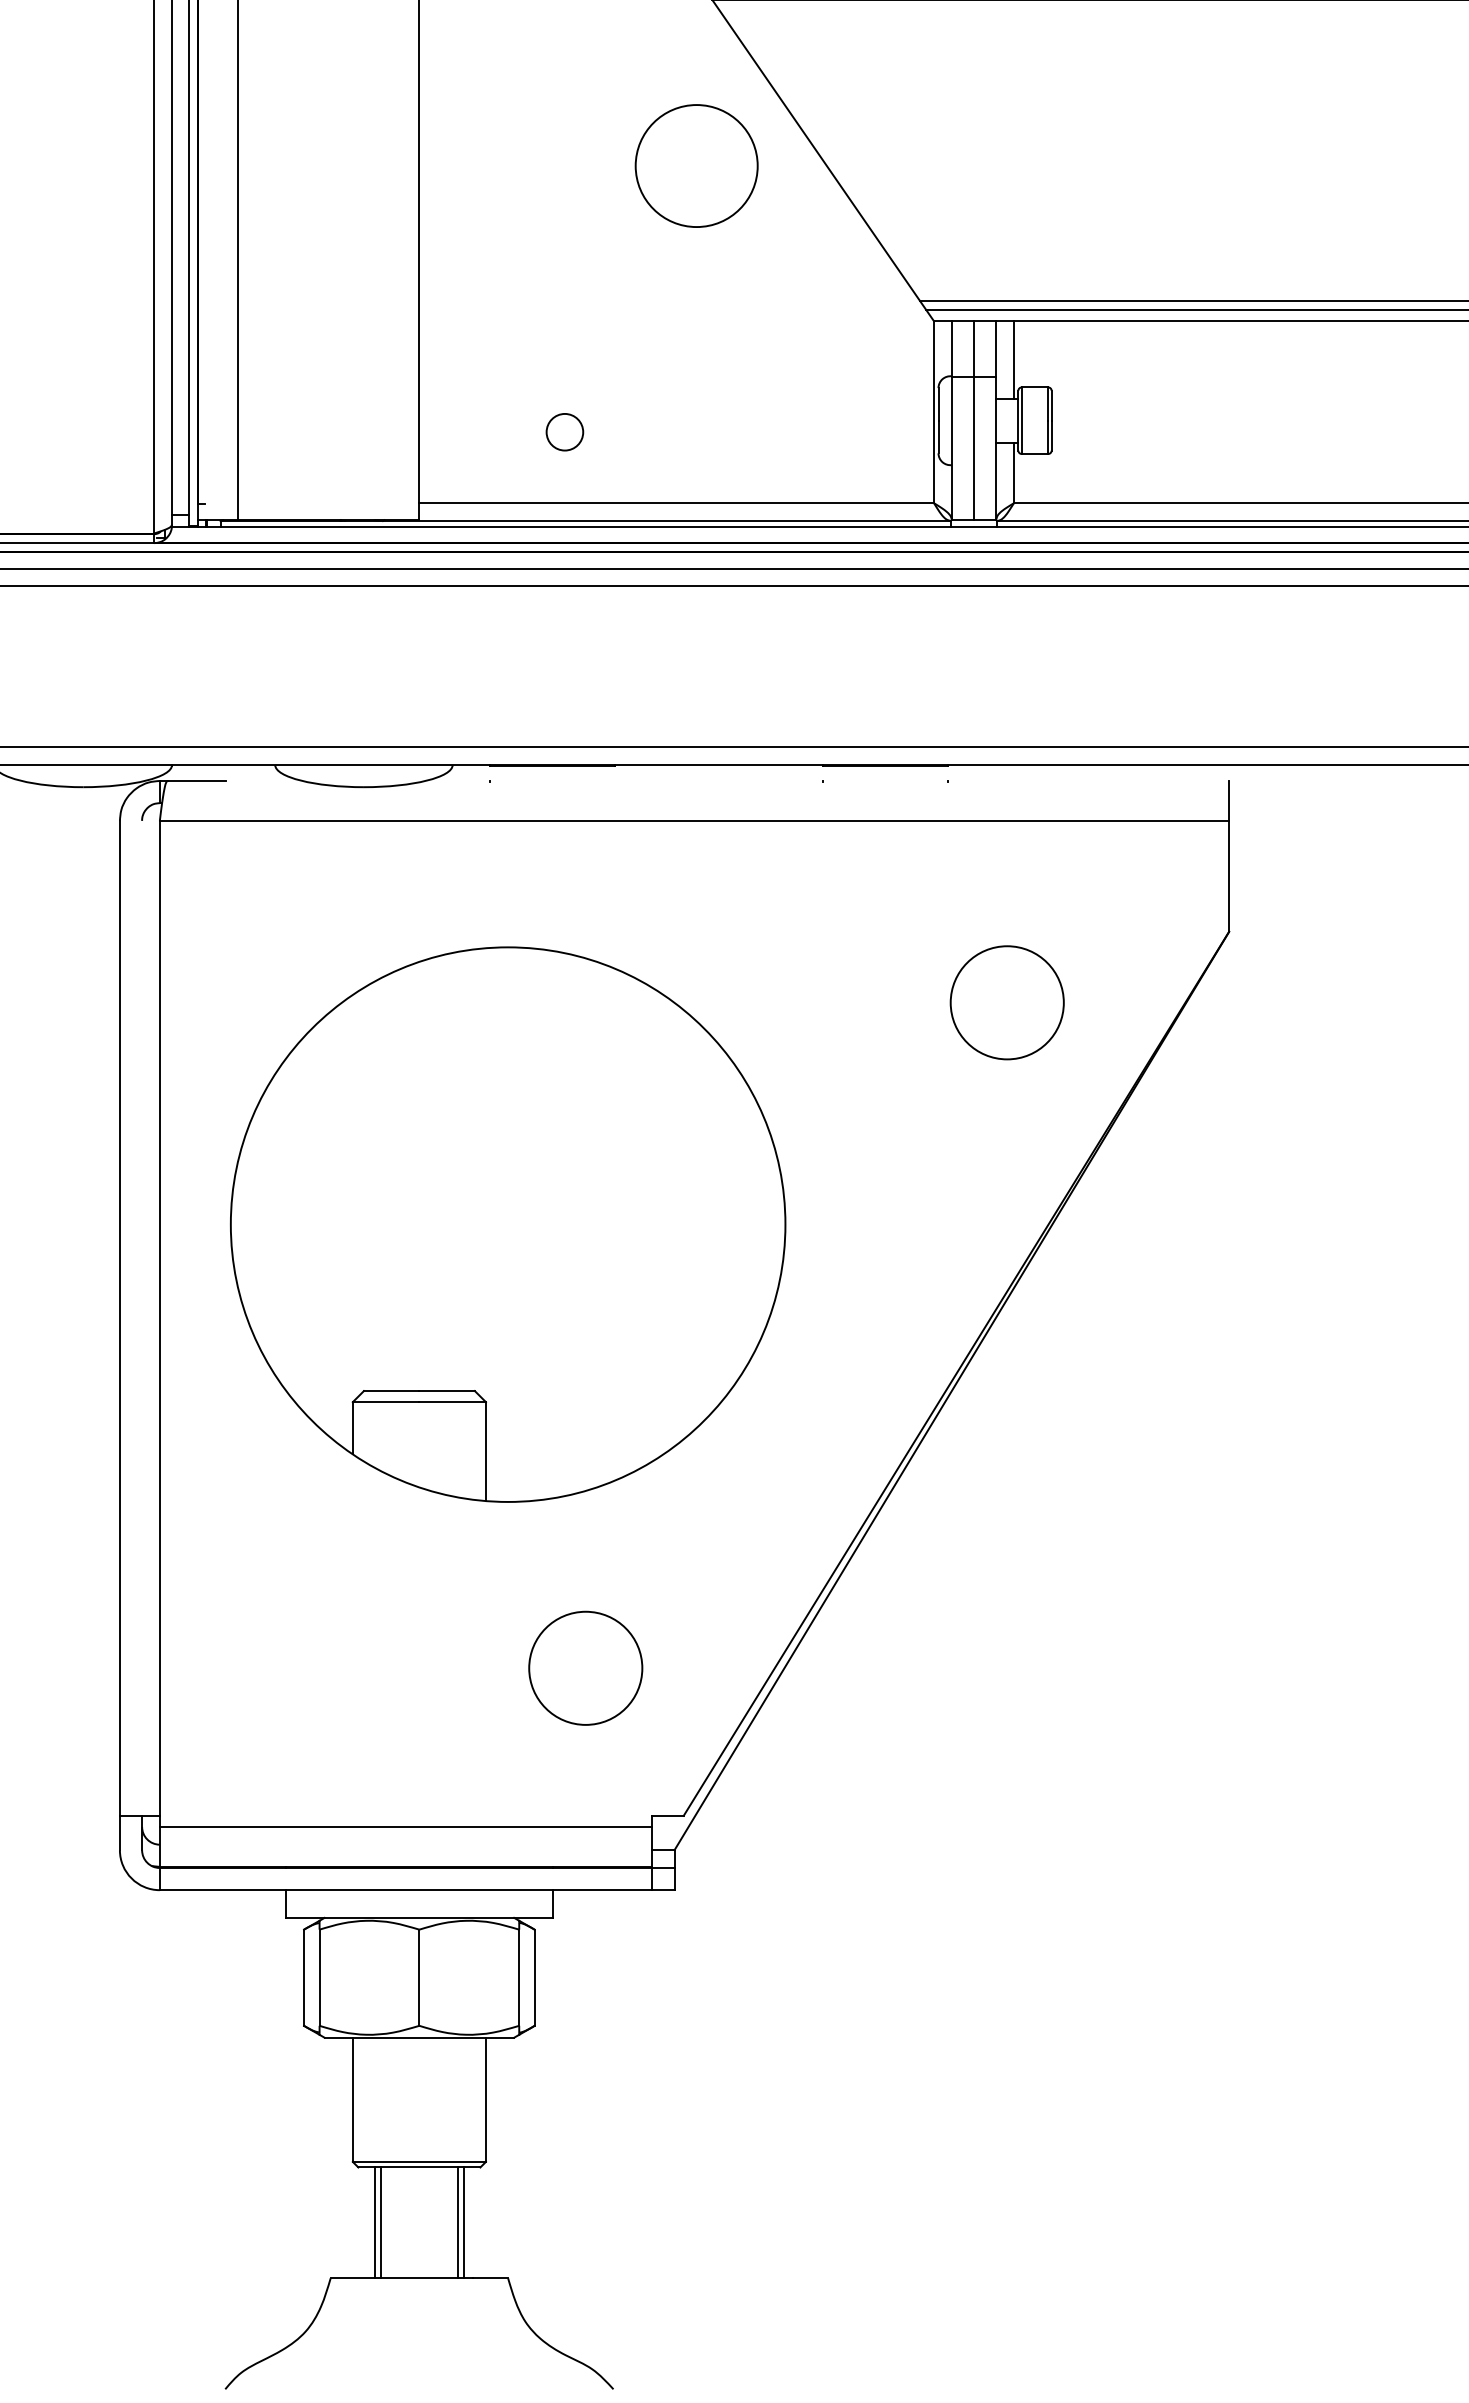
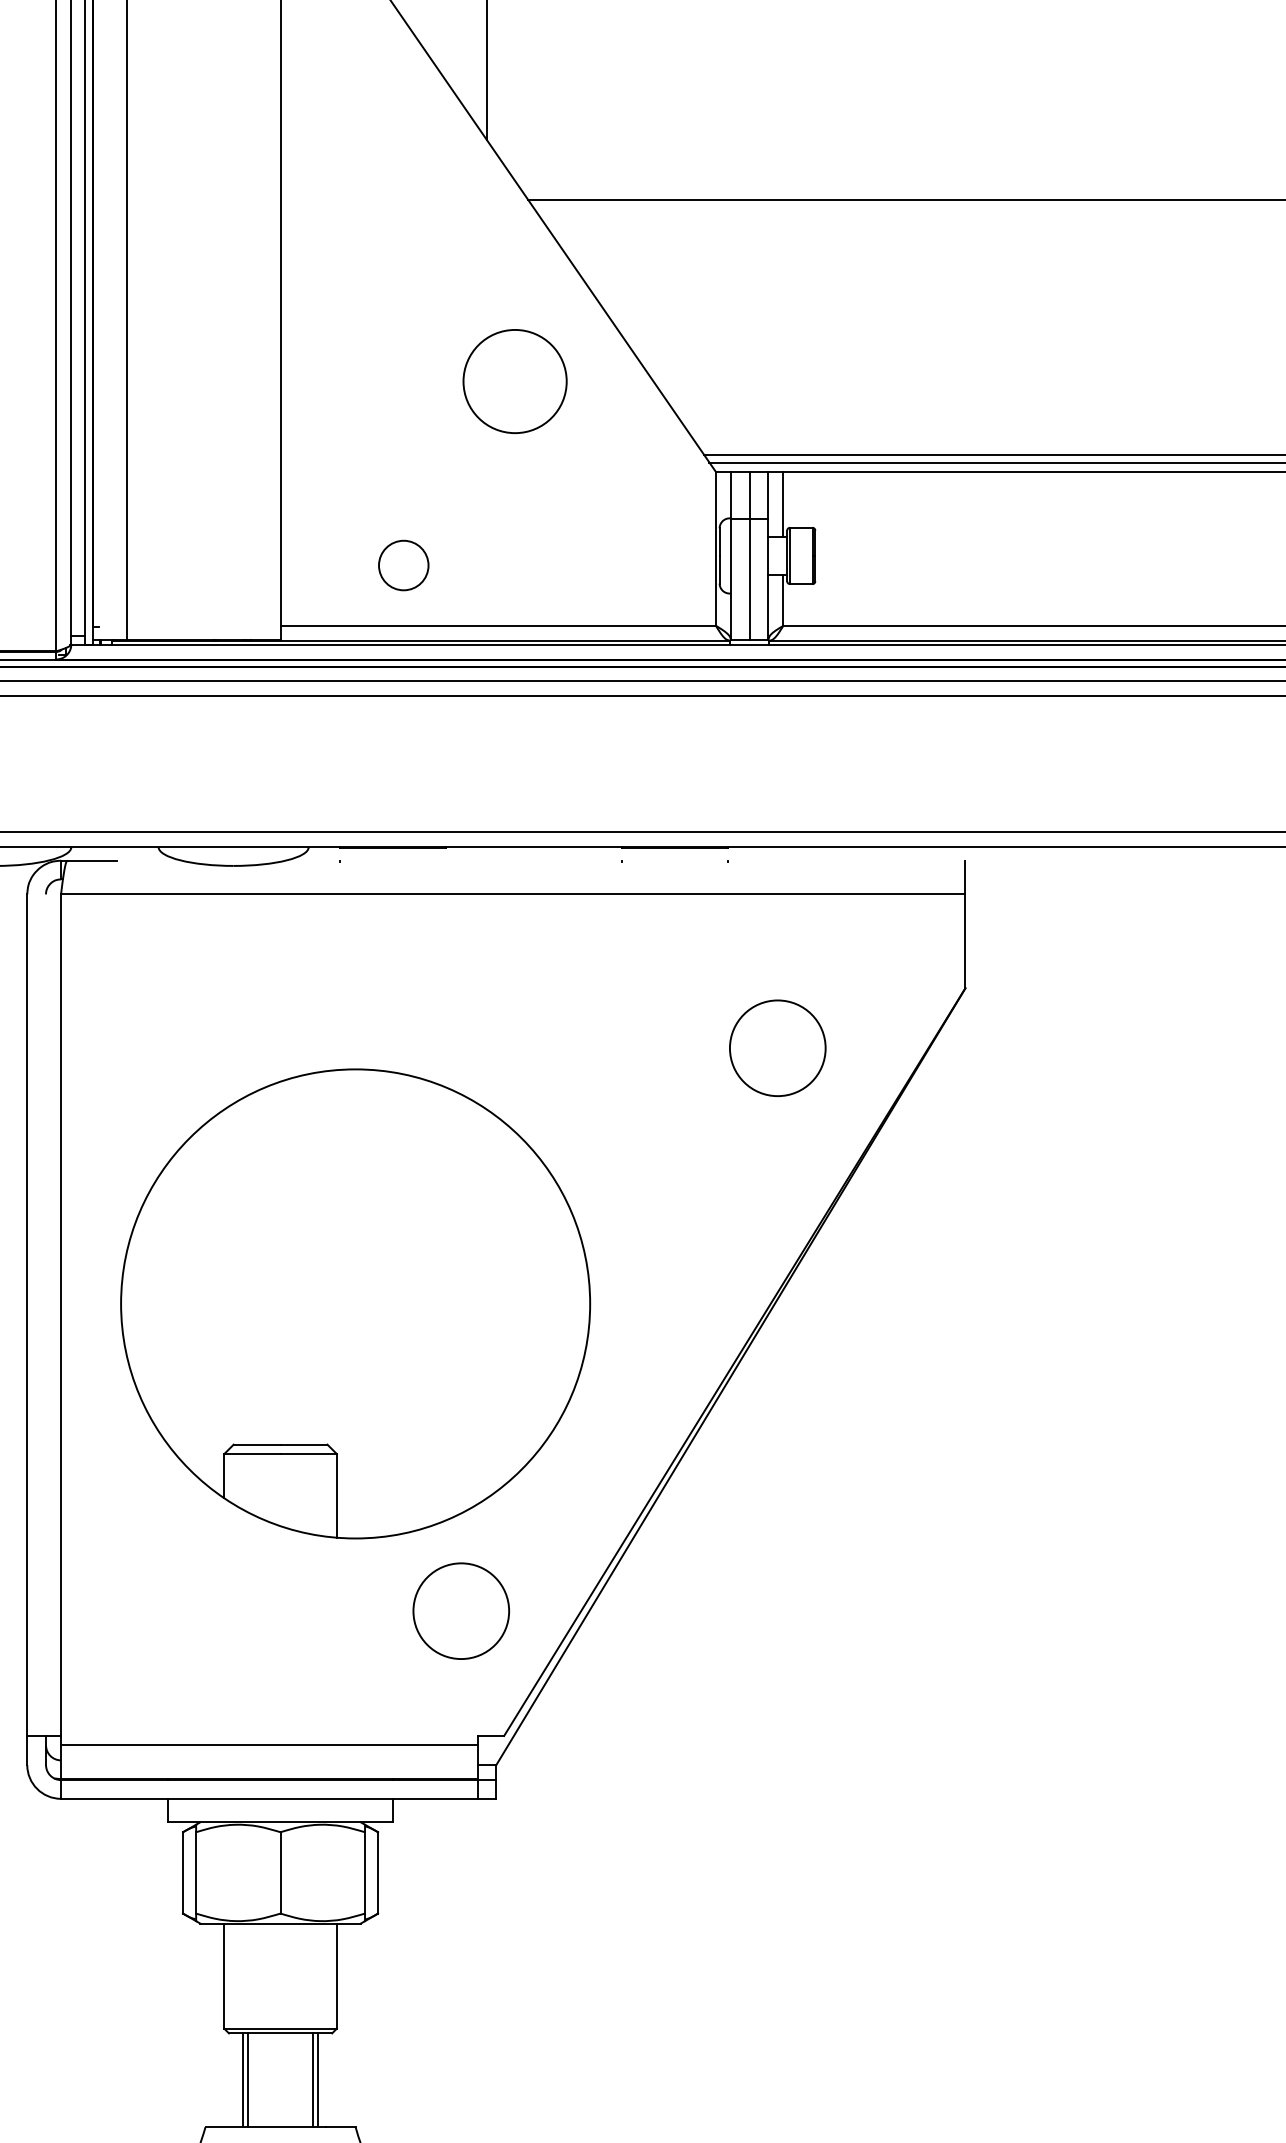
circle: (695, 165) -> (514, 381), moved
circle: (564, 432) -> (403, 565), size x1.6
part: (507, 1224) -> (355, 1303), moved
circle: (584, 1667) -> (460, 1610), moved

